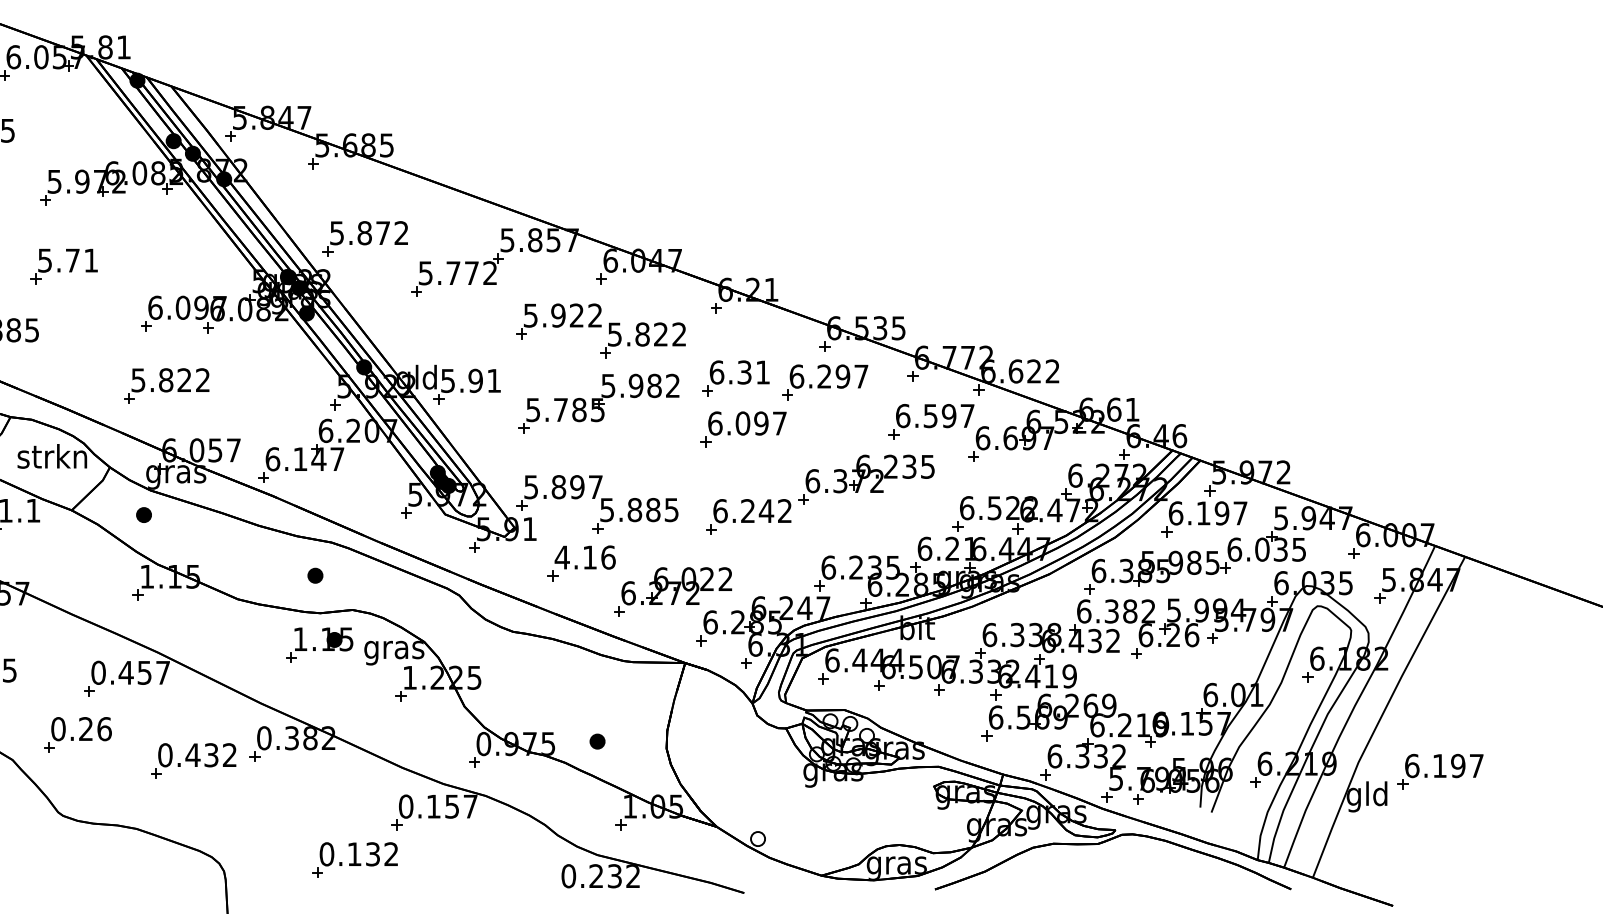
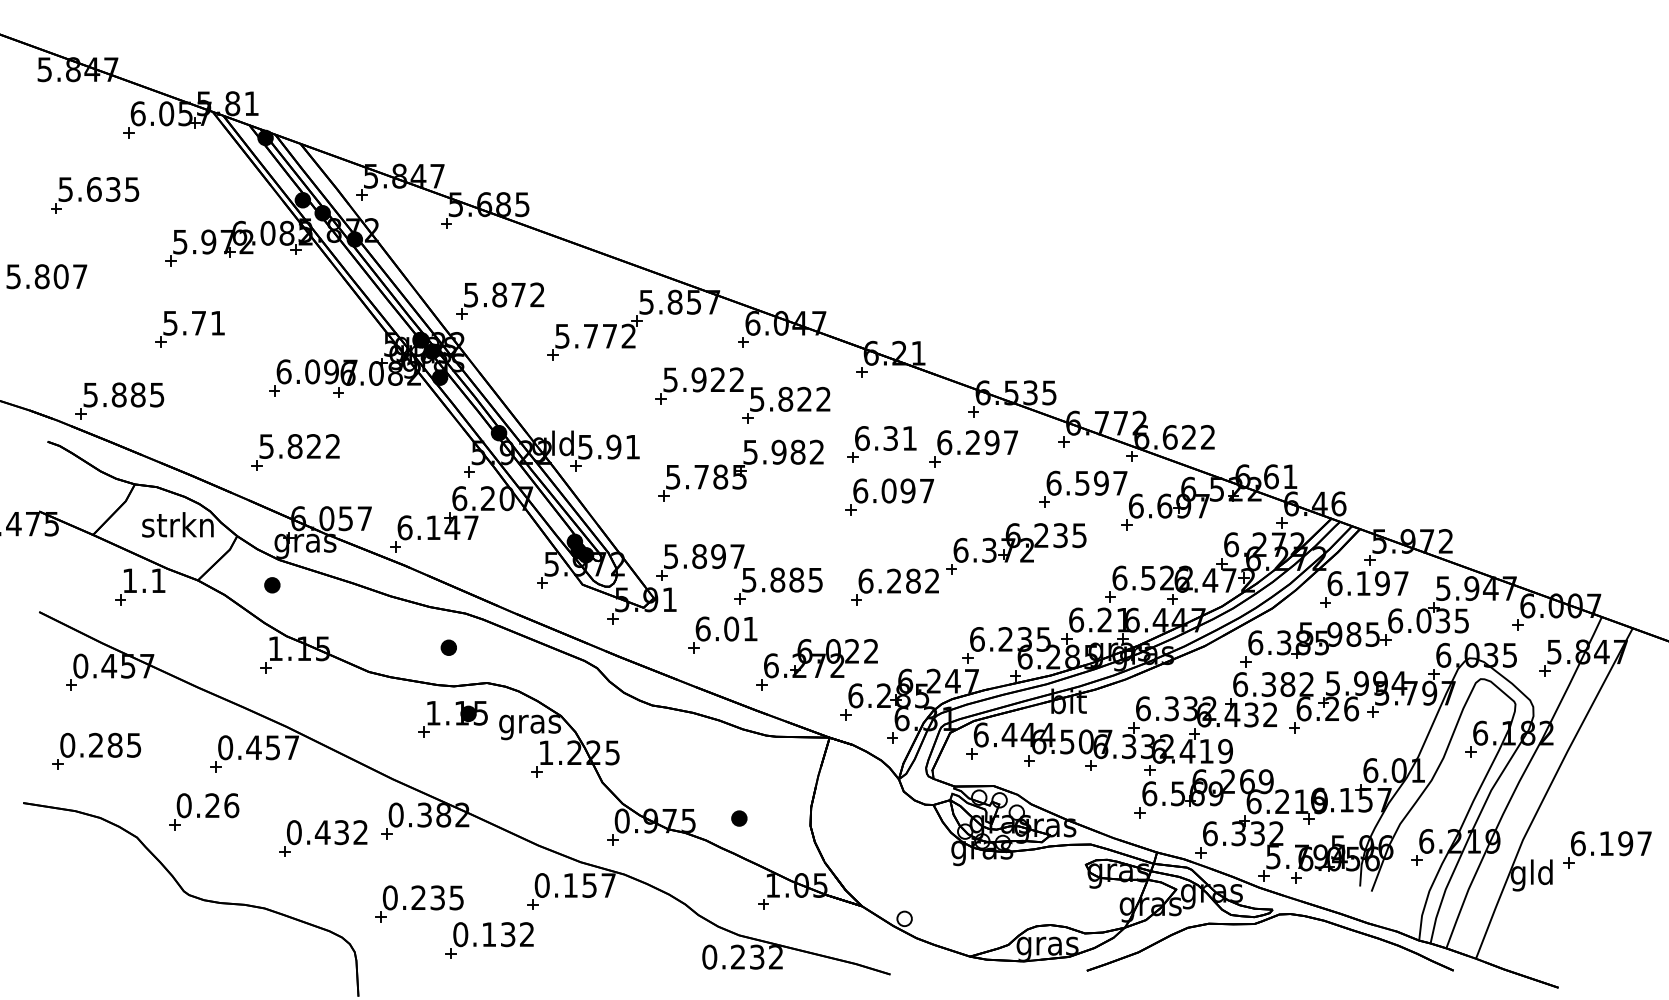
text: (766, 510) -> (913, 580), 6.242 -> 6.282
text: (585, 557) -> (726, 628), 4.16 -> 6.01
text: (1054, 634) -> (1209, 708), 6.338 -> 6.332
part: (286, 824) -> (419, 903), added

